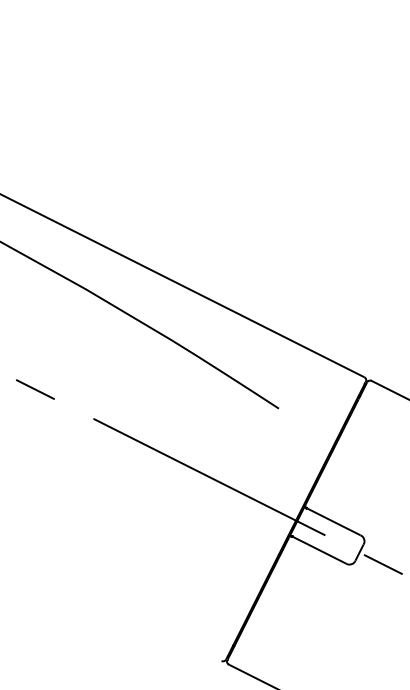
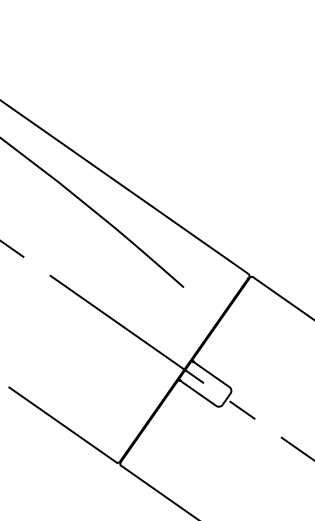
line: (140, 619) -> (62, 424), added

